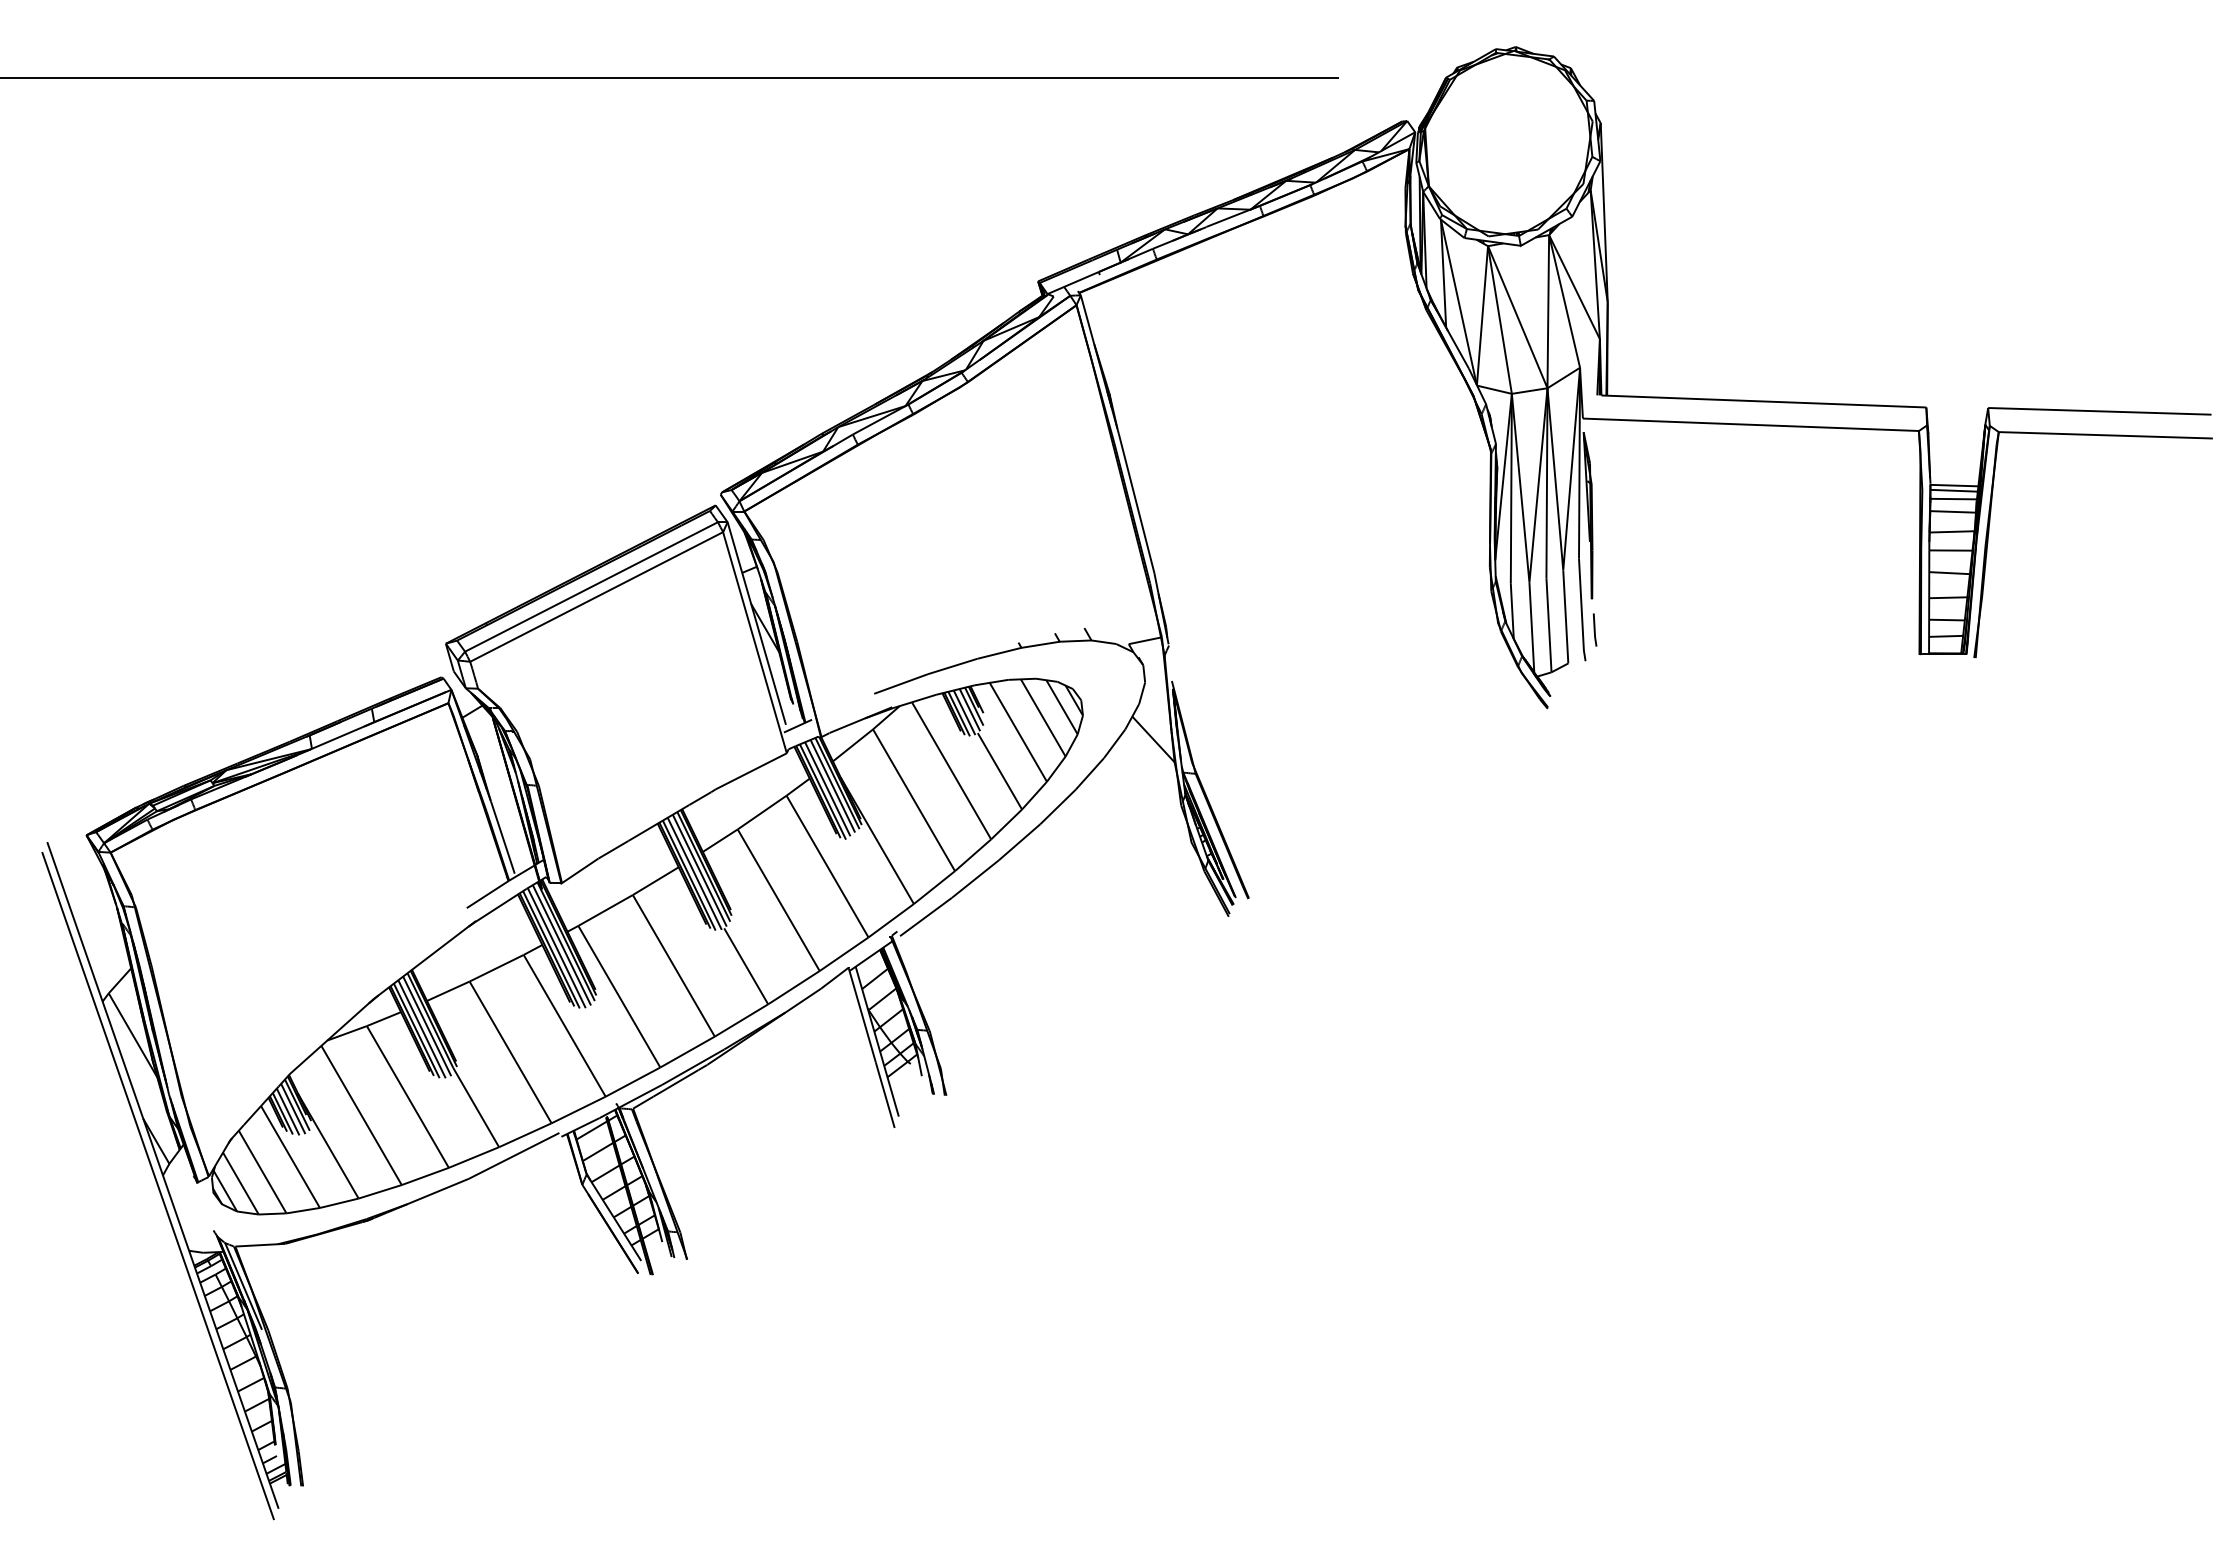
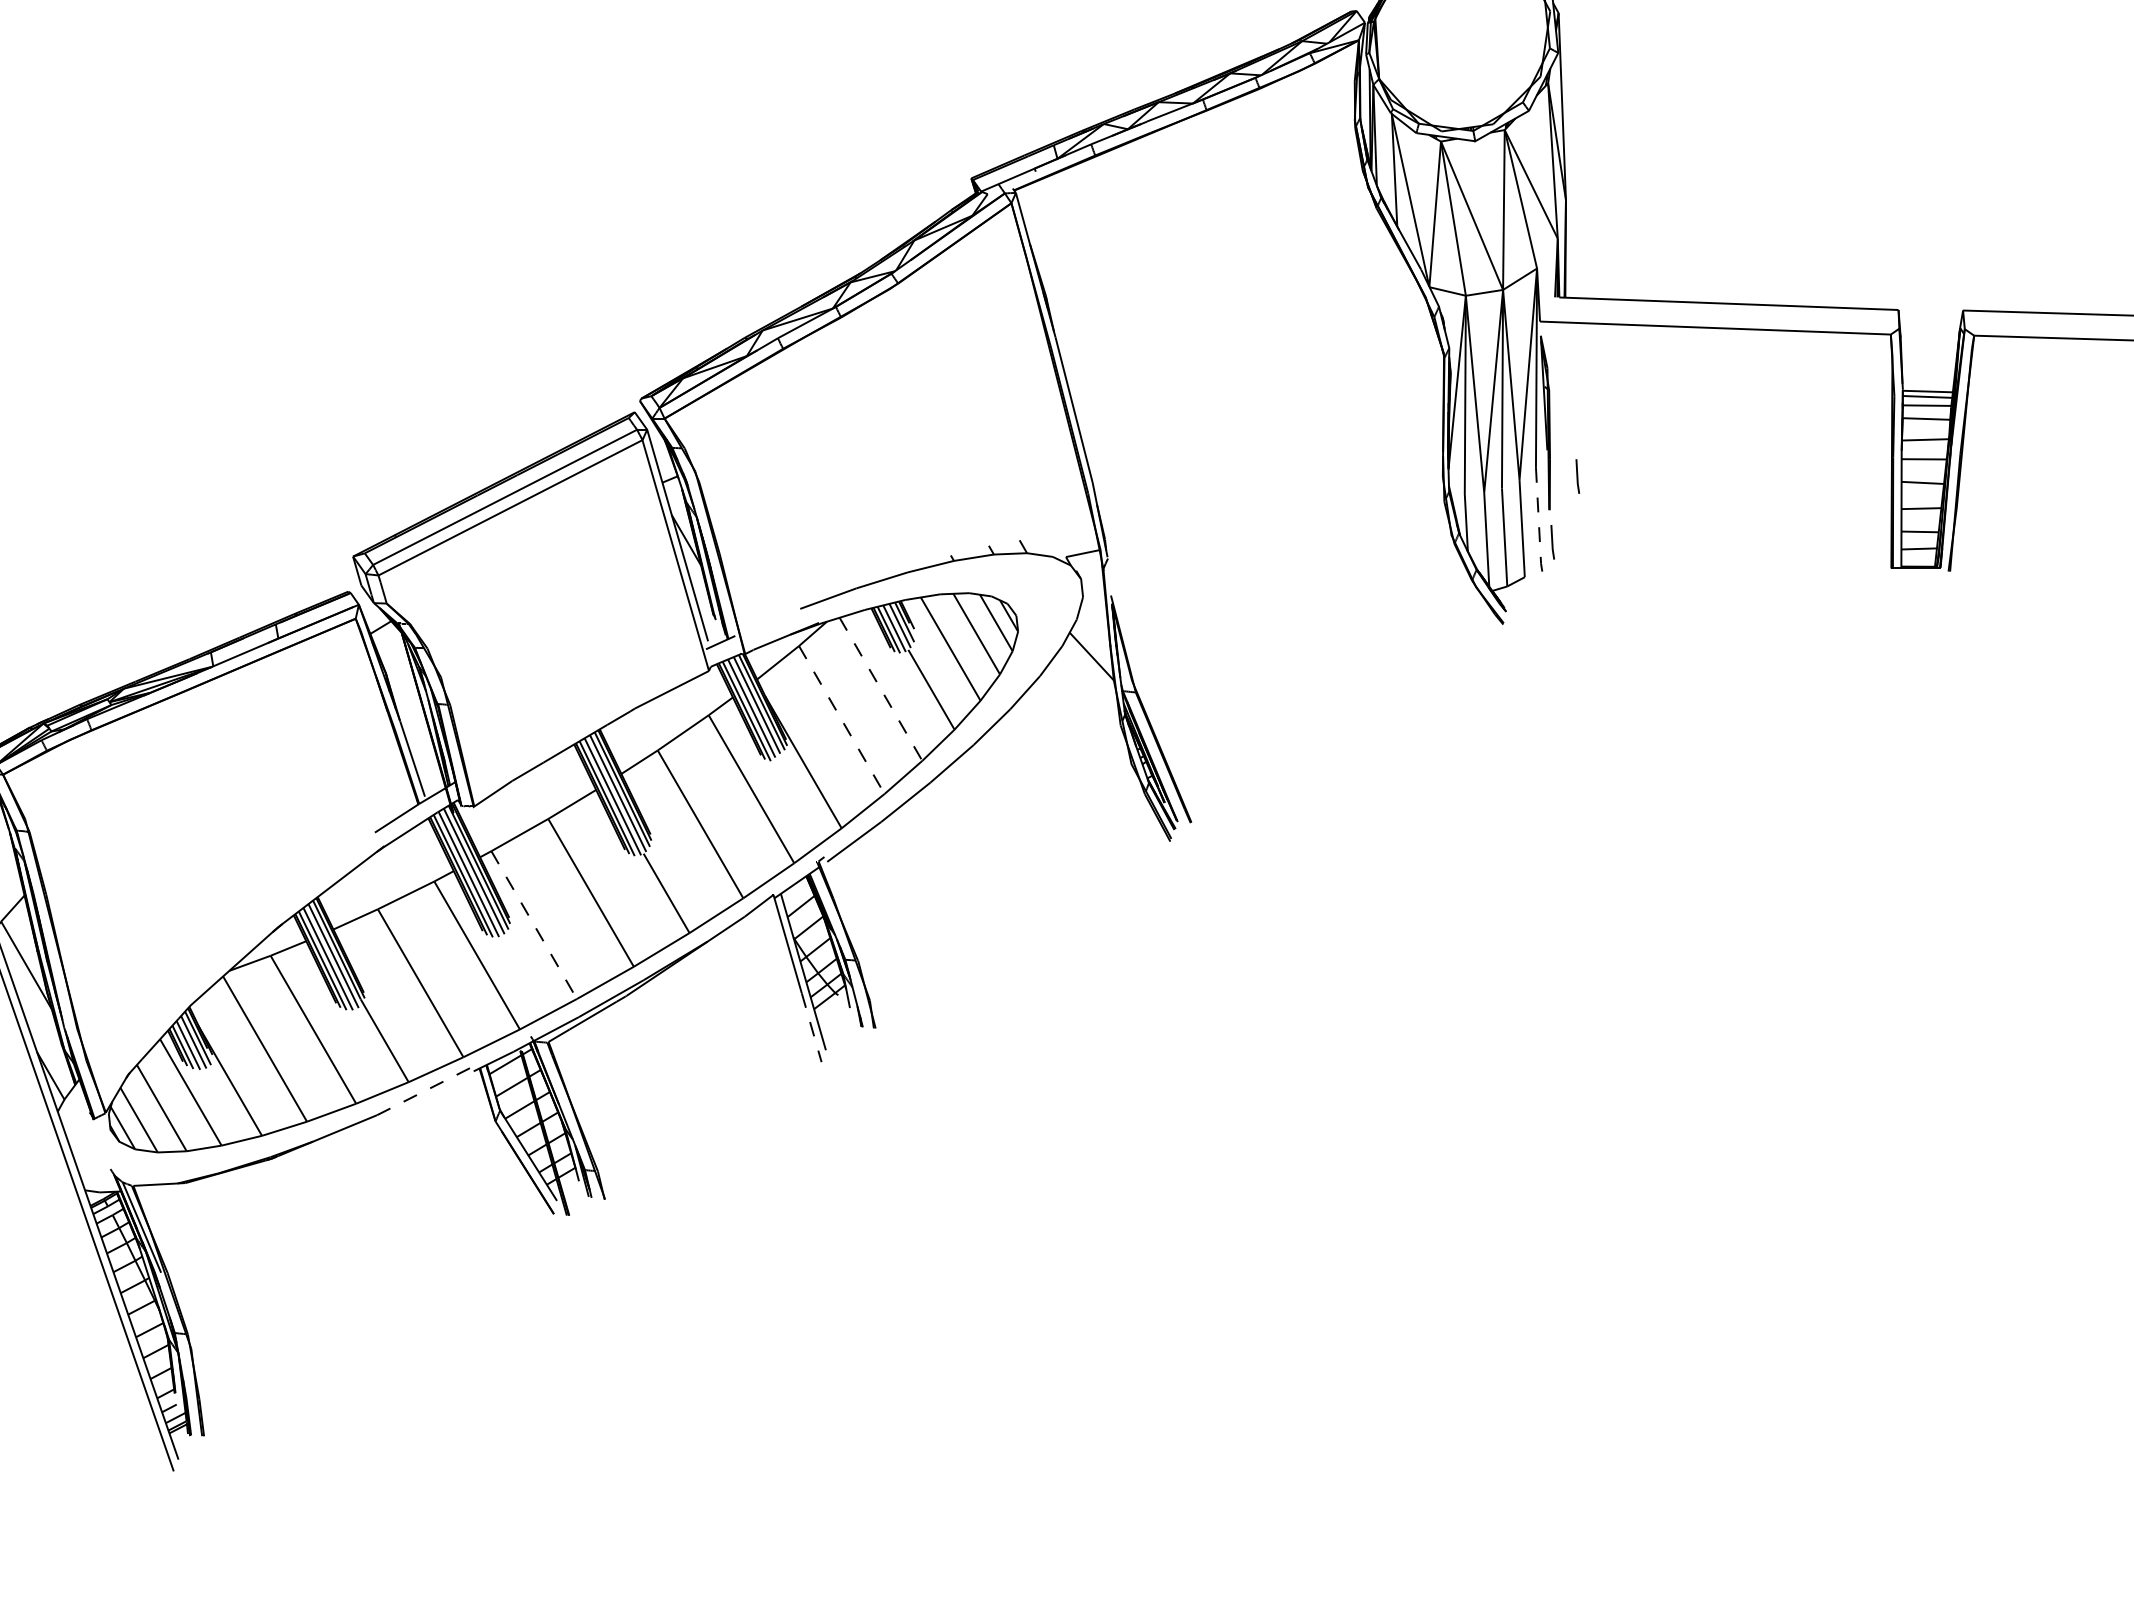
line: (1618, 566) -> (1577, 475), added
line: (1581, 611) -> (1538, 522), solid -> dashed
line: (951, 771) -> (880, 689), solid -> dashed
line: (914, 800) -> (842, 720), solid -> dashed
line: (619, 996) -> (534, 924), solid -> dashed
line: (885, 1095) -> (812, 1028), solid -> dashed
line: (514, 1155) -> (424, 1090), solid -> dashed

